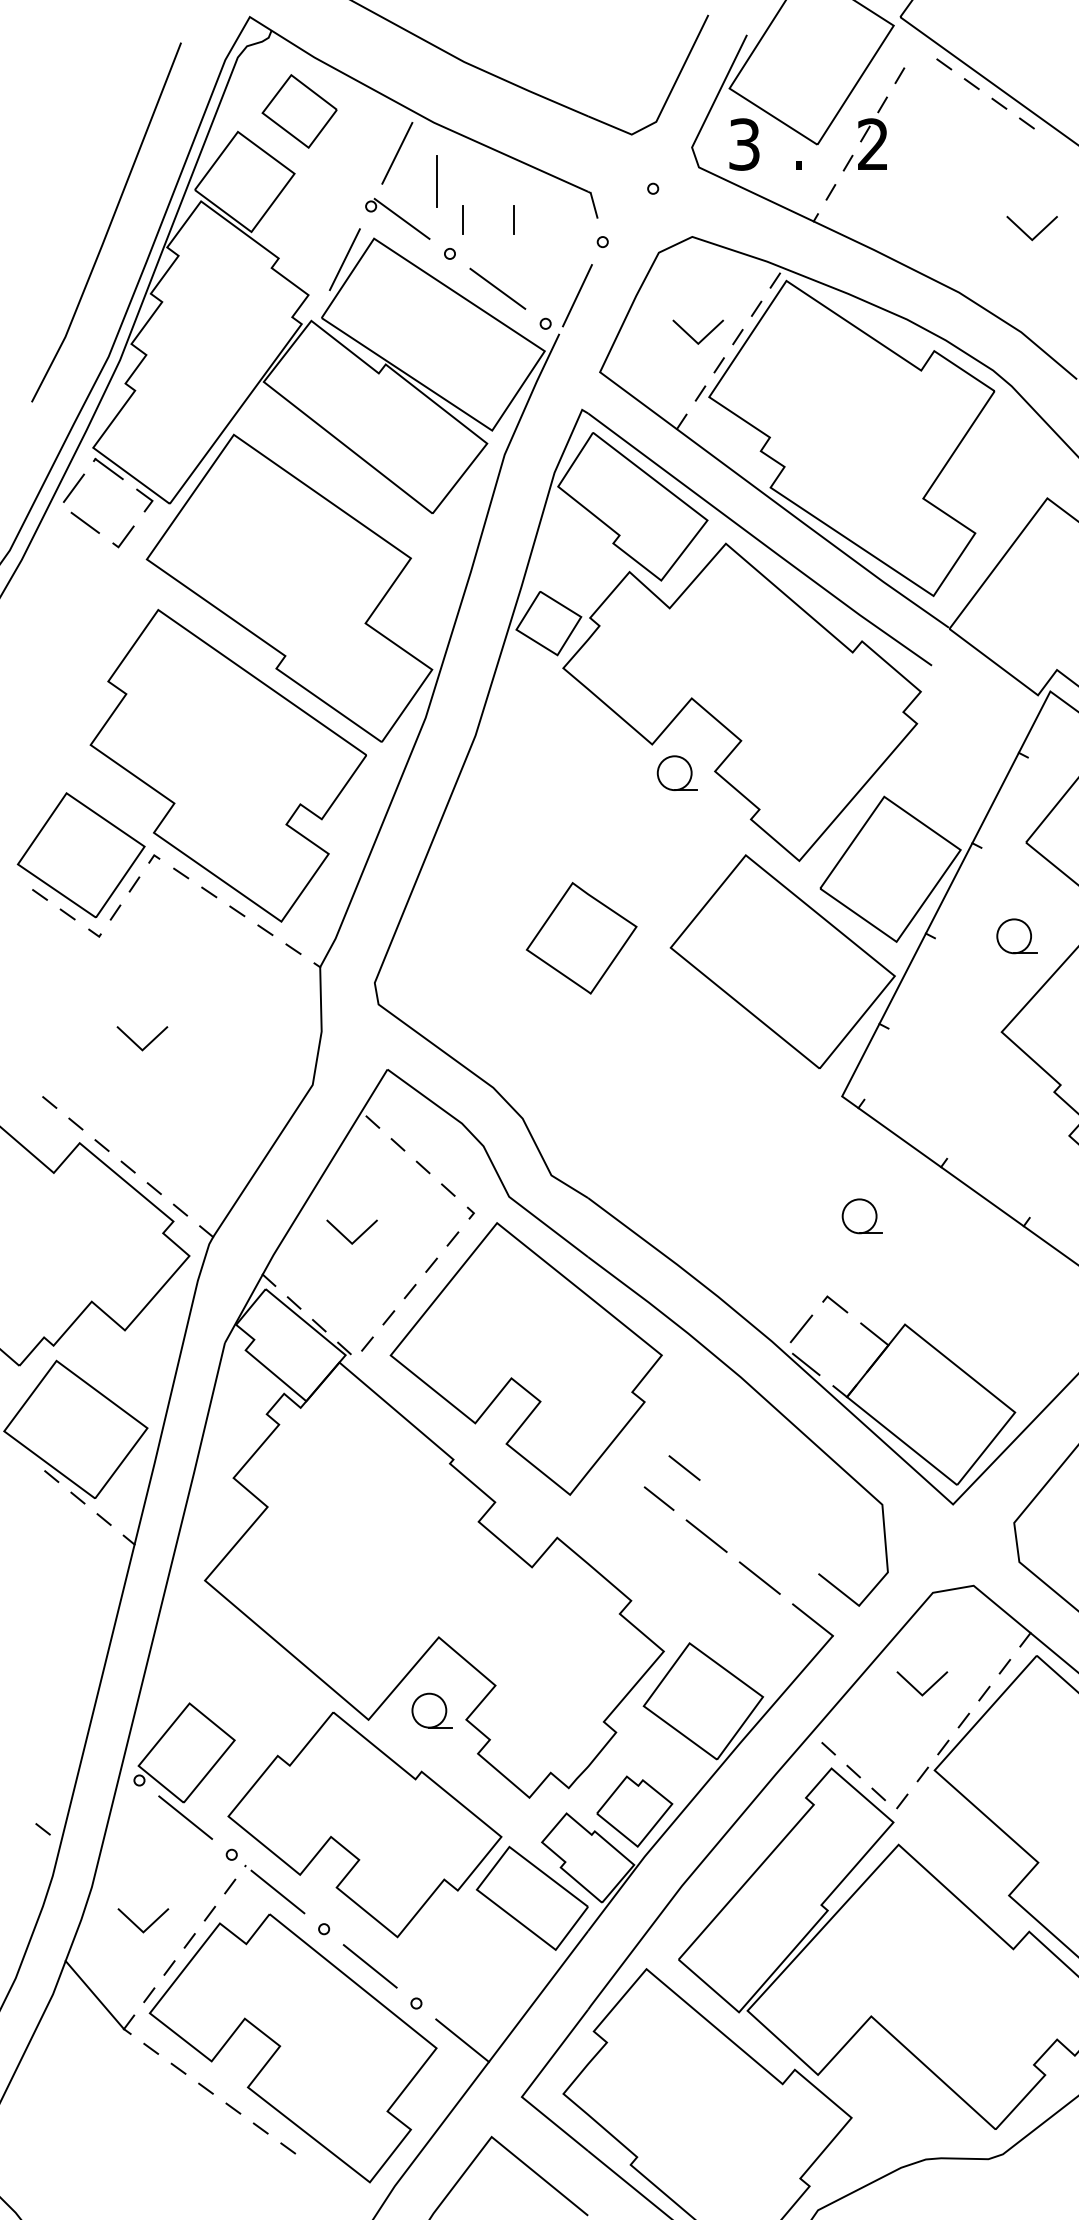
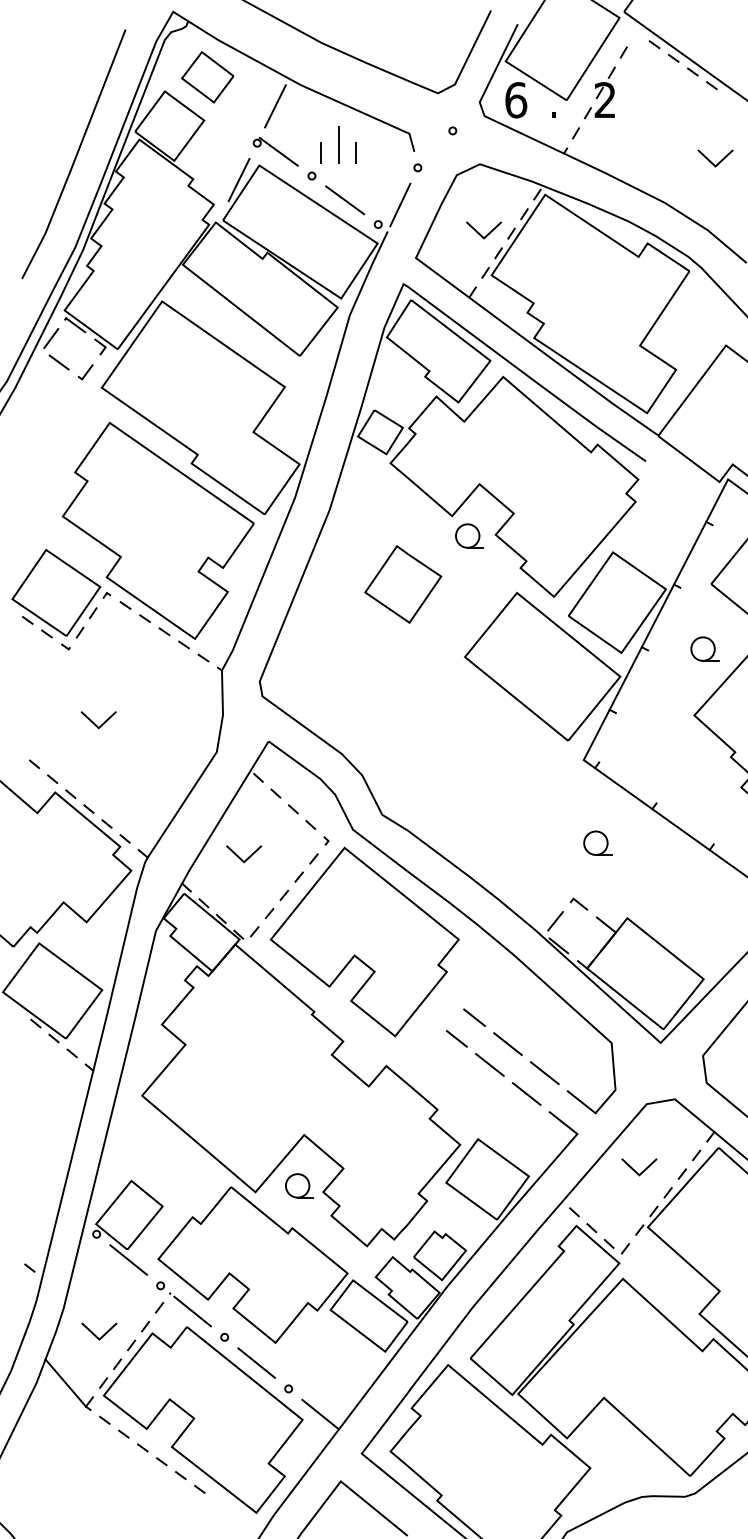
text: (745, 144) -> (516, 100), 3 -> 6
line: (436, 180) -> (338, 144), moved
part: (582, 938) -> (403, 584), moved
line: (732, 1506) -> (507, 1044), added
line: (785, 1548) -> (544, 1073), added

